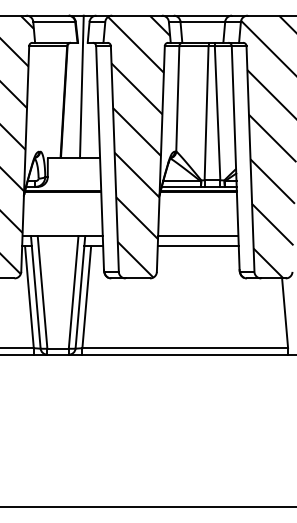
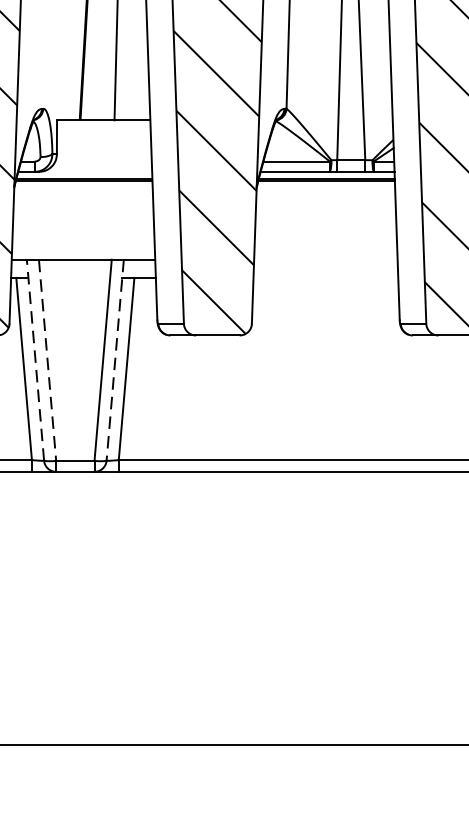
line: (198, 236) -> (326, 260), removed
line: (197, 246) -> (324, 278), removed
line: (35, 291) -> (34, 358), solid -> dashed
line: (42, 292) -> (47, 360), solid -> dashed
line: (80, 292) -> (115, 360), solid -> dashed

